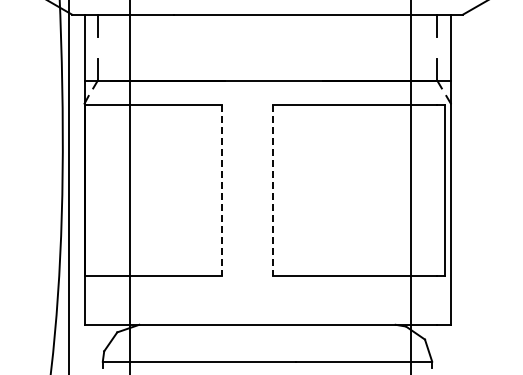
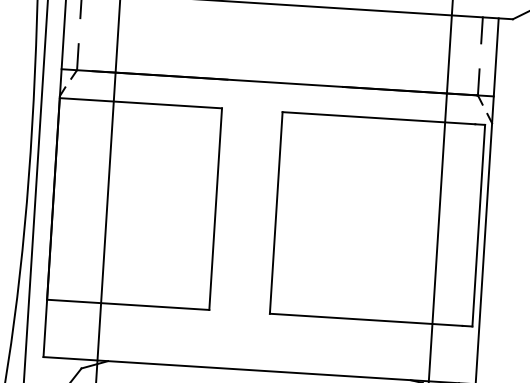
line: (222, 191) -> (216, 210), dashed -> solid
line: (273, 191) -> (276, 213), dashed -> solid

